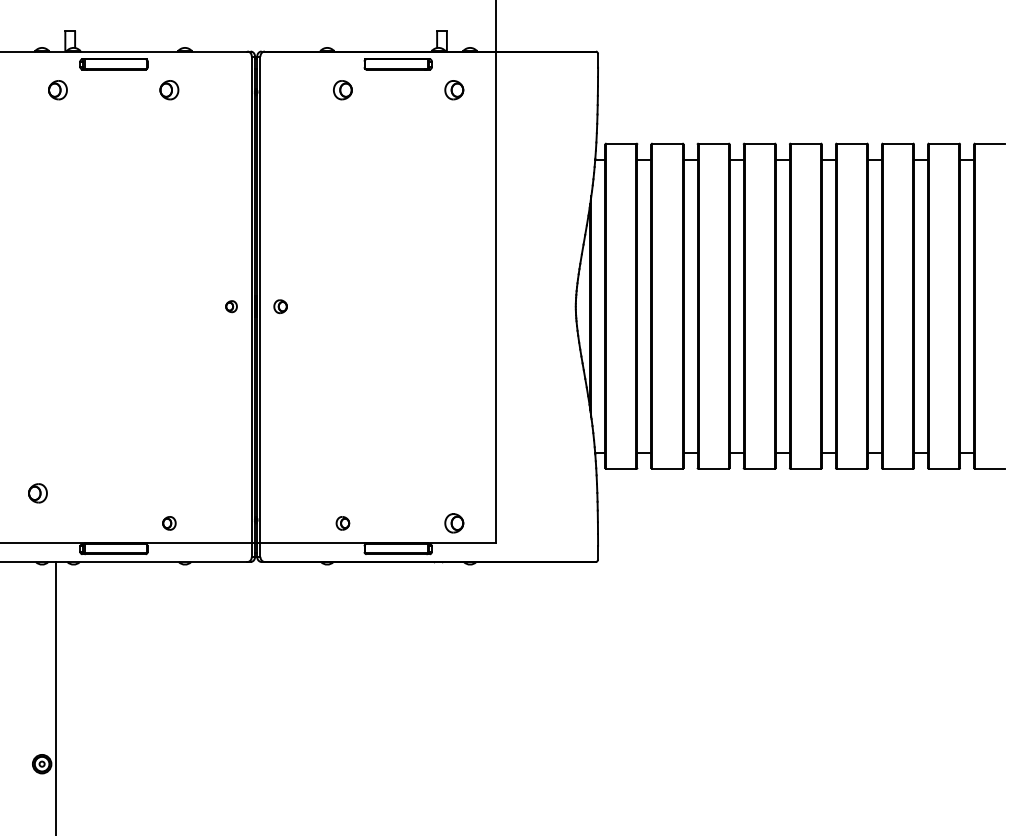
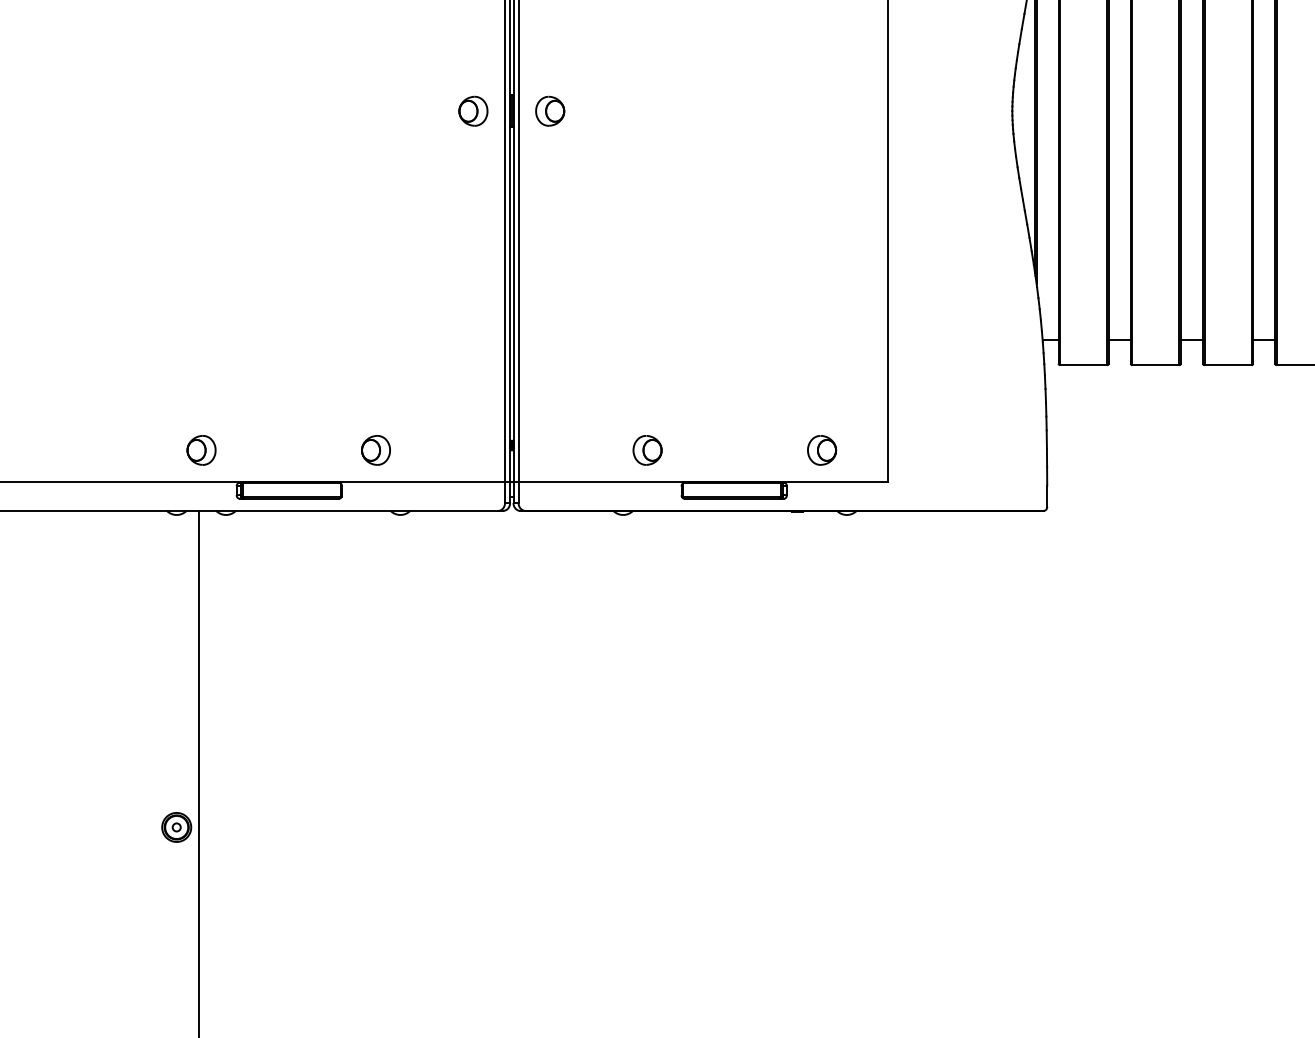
part: (231, 306) -> (473, 110), size x1.67
part: (280, 306) -> (549, 110), size x1.43
part: (37, 493) -> (200, 450), moved
part: (169, 523) -> (376, 450), size x1.43
part: (342, 523) -> (647, 450), size x1.43

